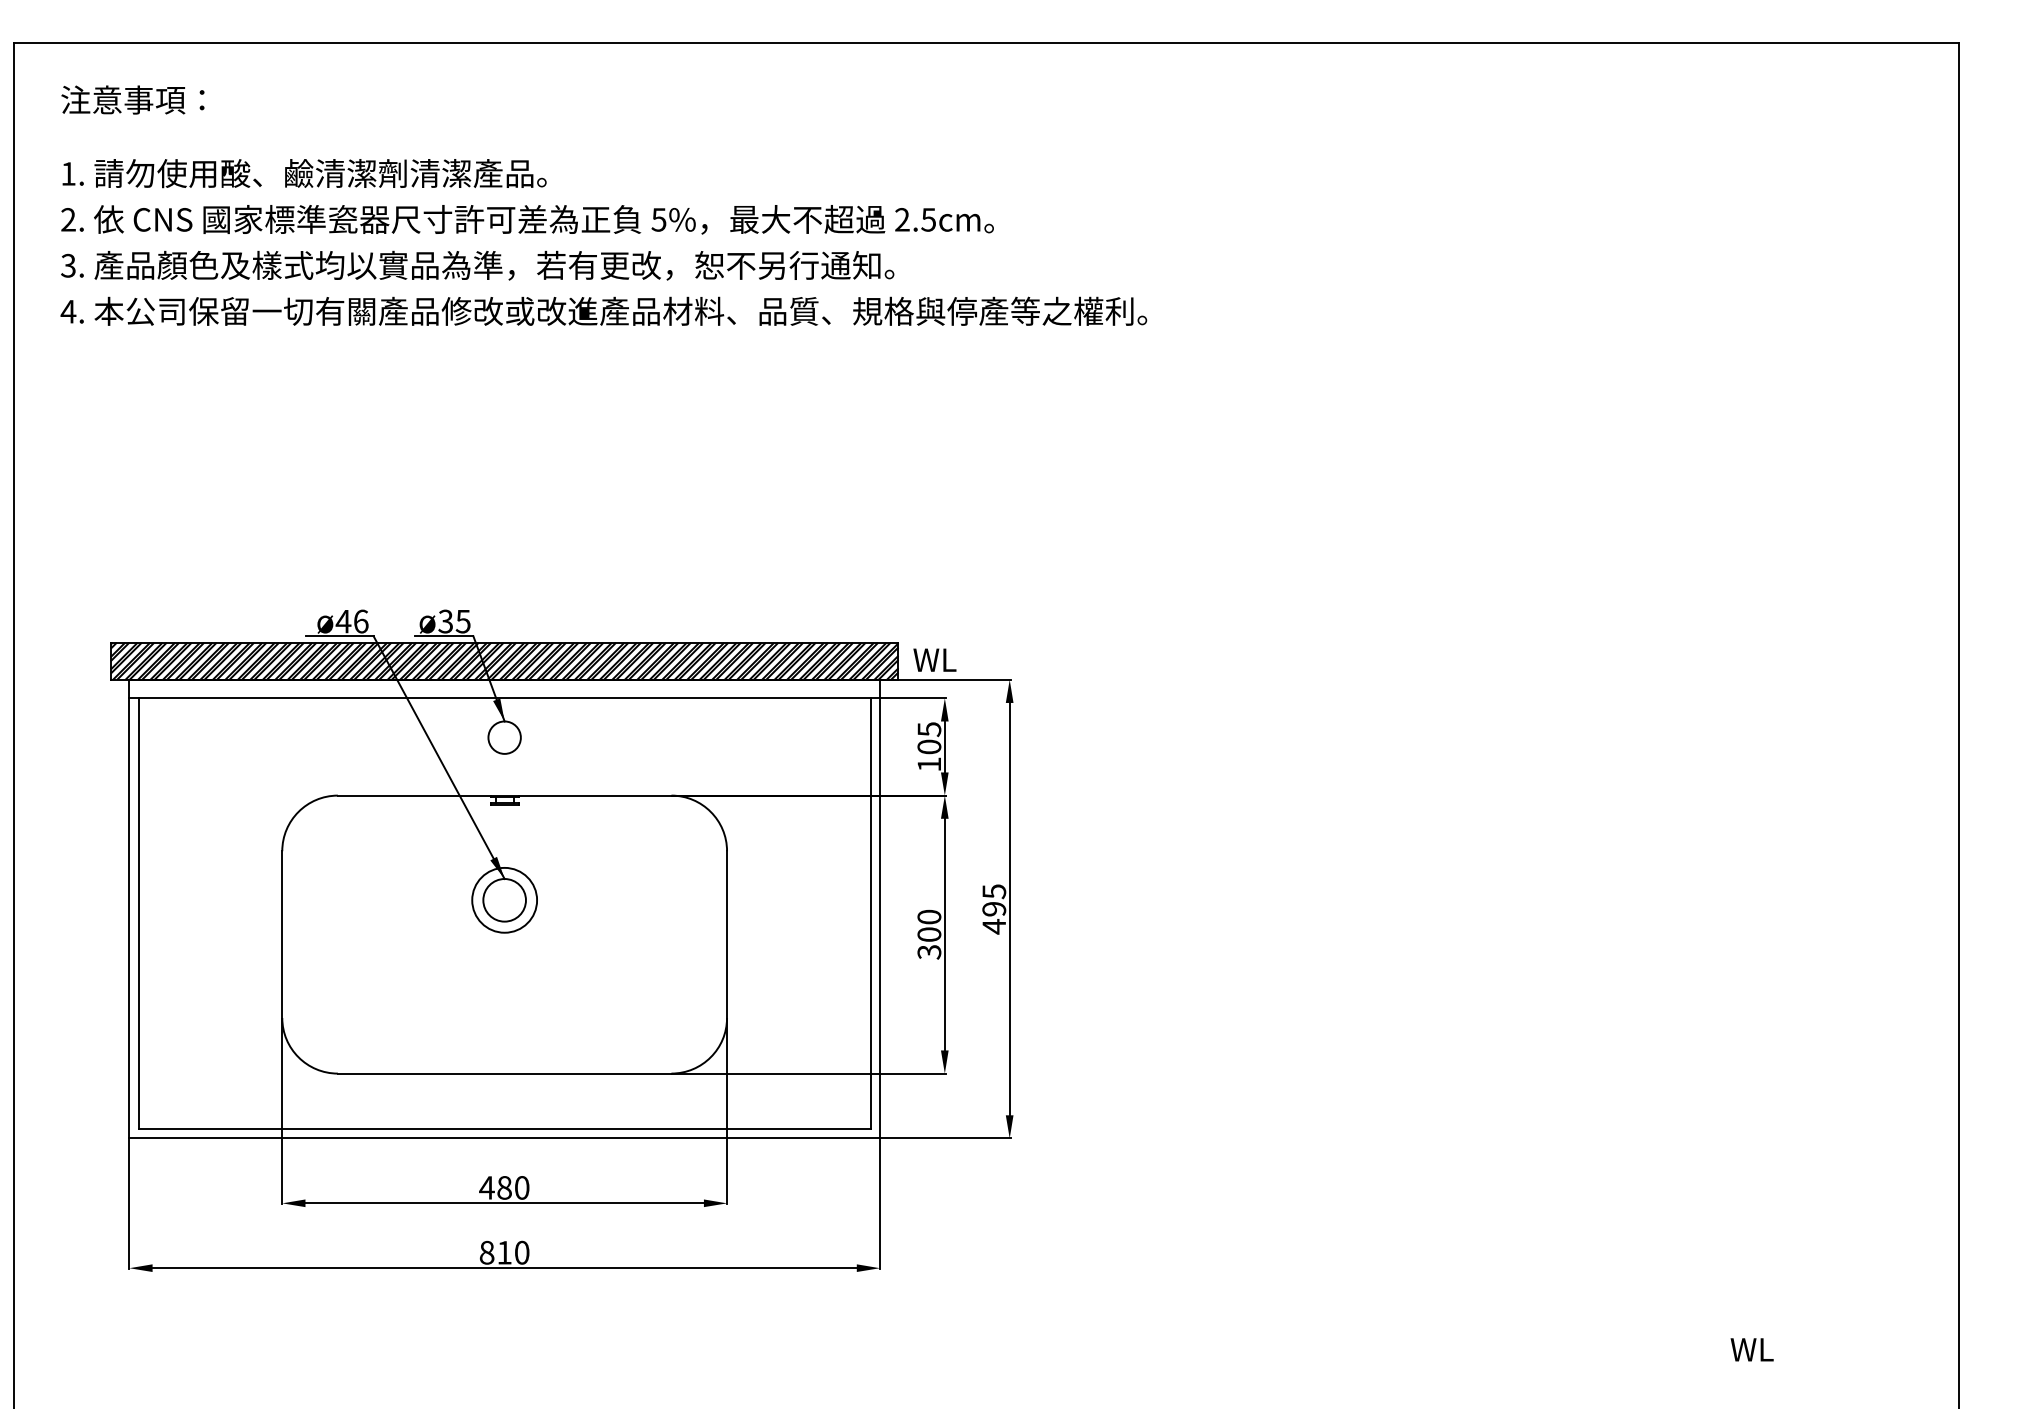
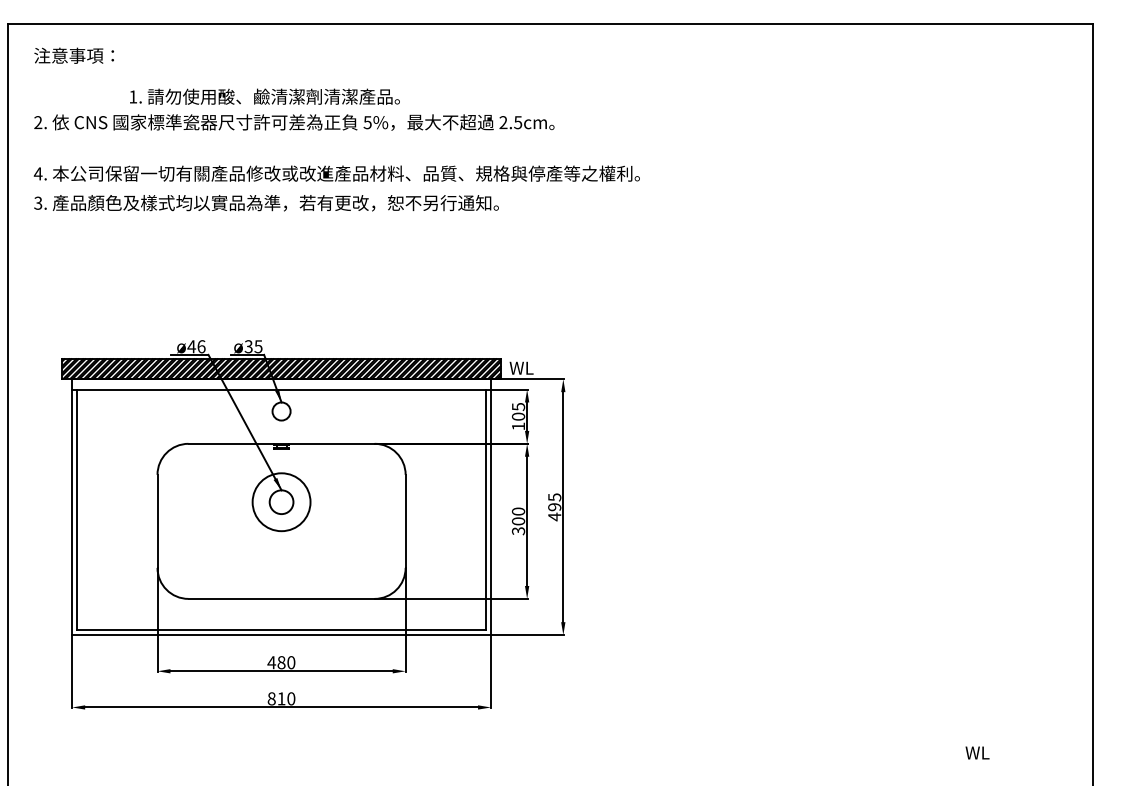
text: (303, 173) -> (264, 96), moved
text: (477, 266) -> (266, 203), moved
circle: (504, 900) -> (281, 502), size x1.6

